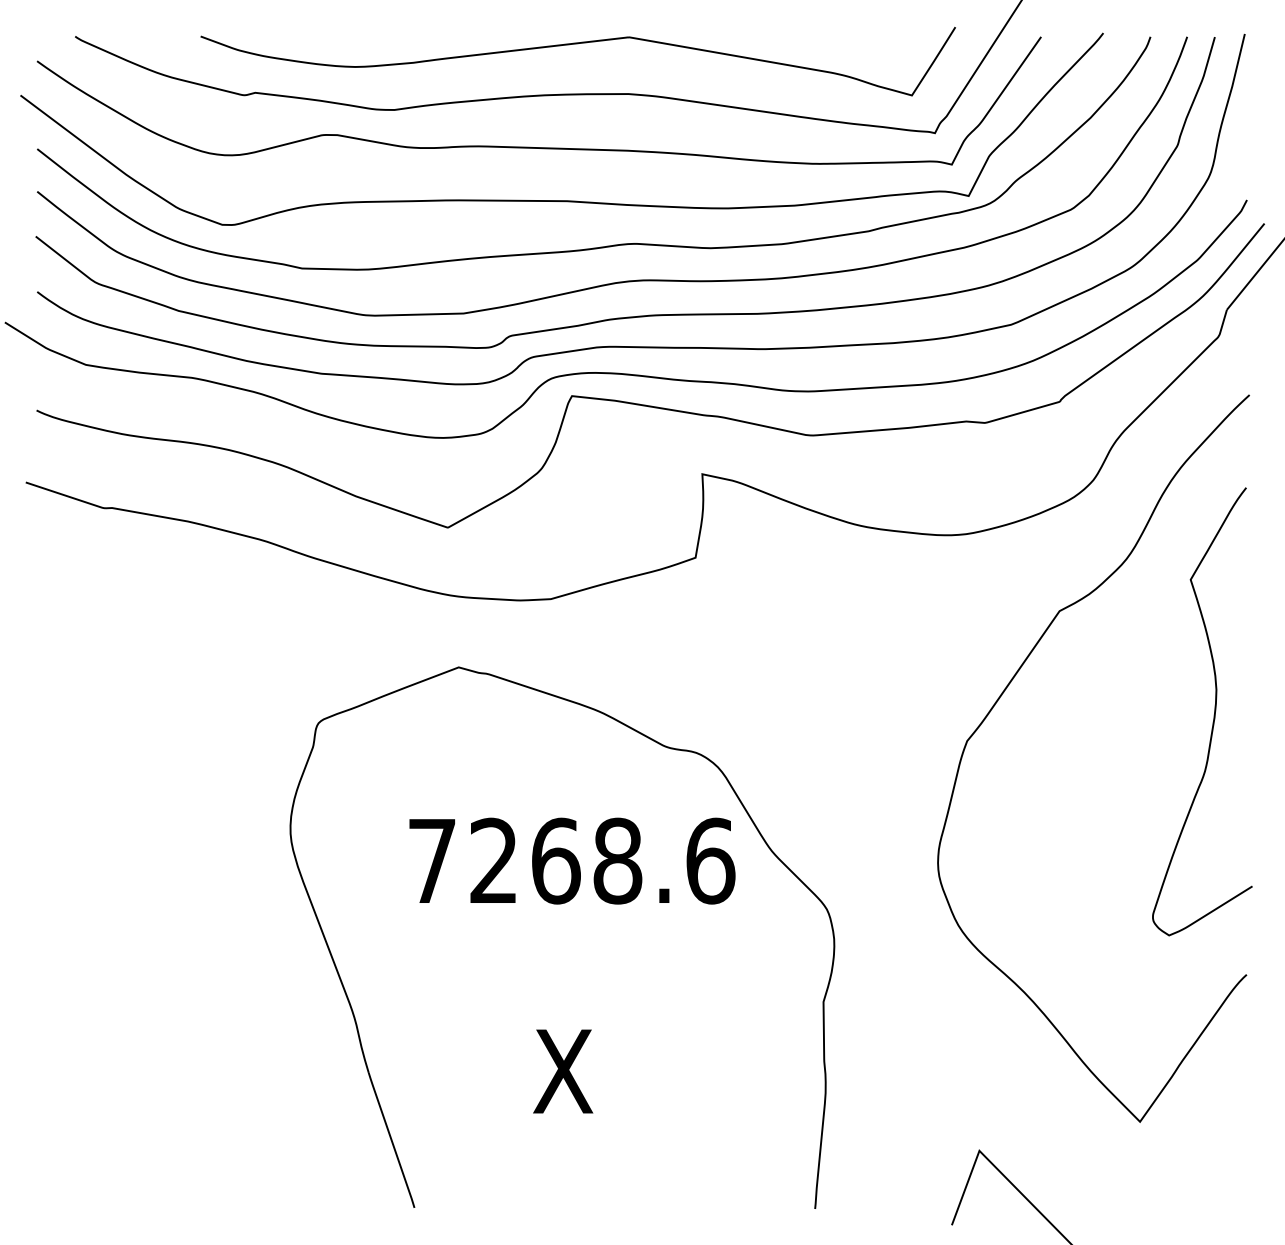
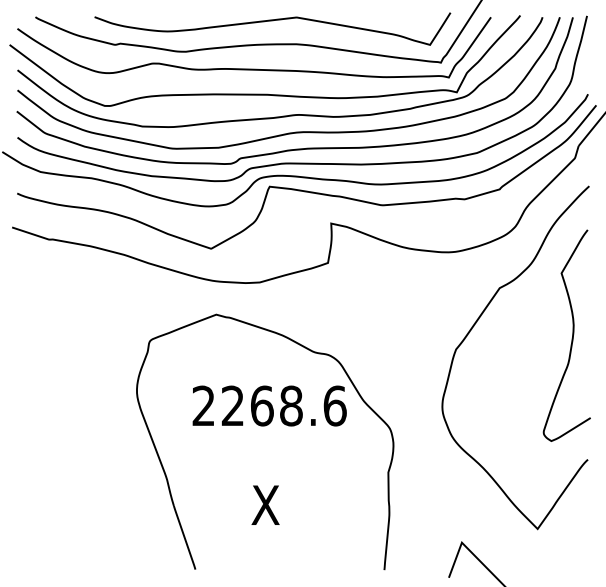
text: (431, 859) -> (203, 405), 7268.6 -> 2268.6

